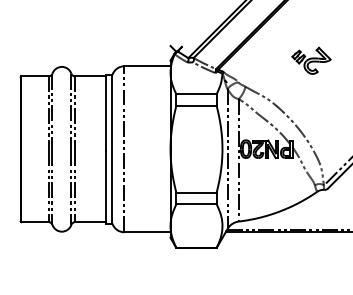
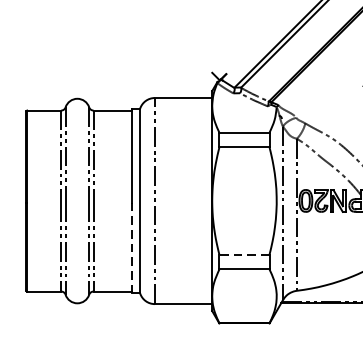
line: (105, 187) -> (131, 248), solid -> dashed
line: (196, 192) -> (244, 254), solid -> dashed

